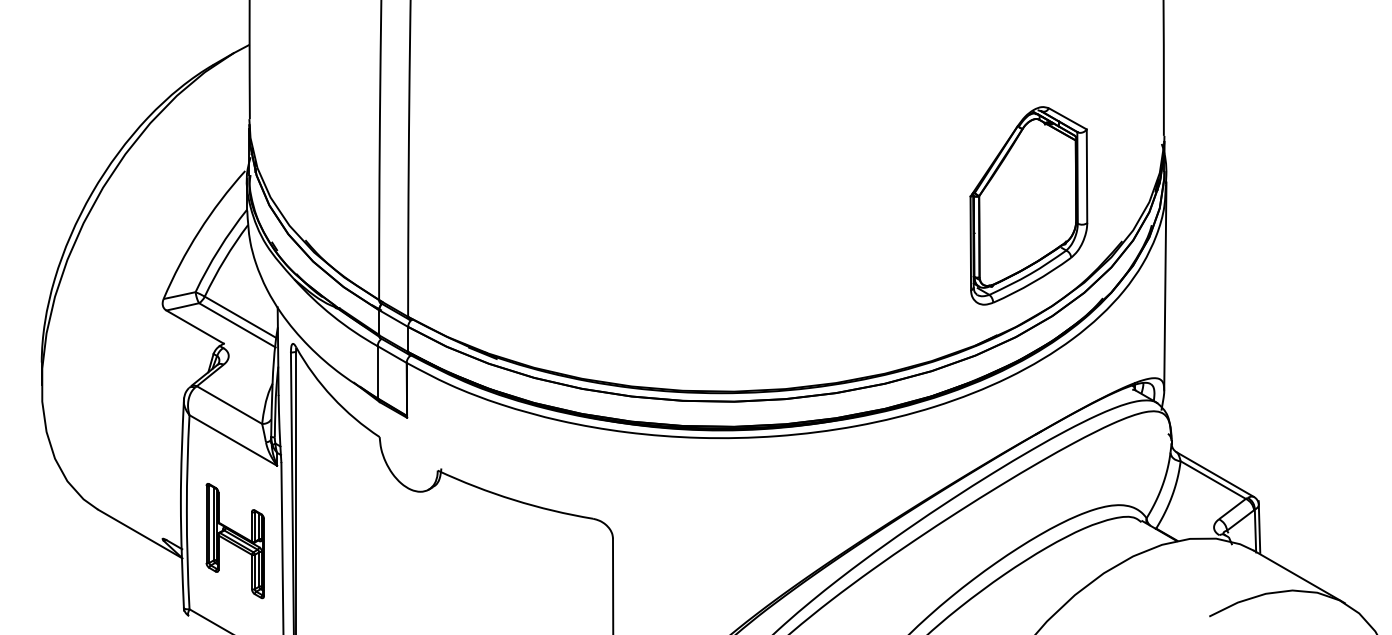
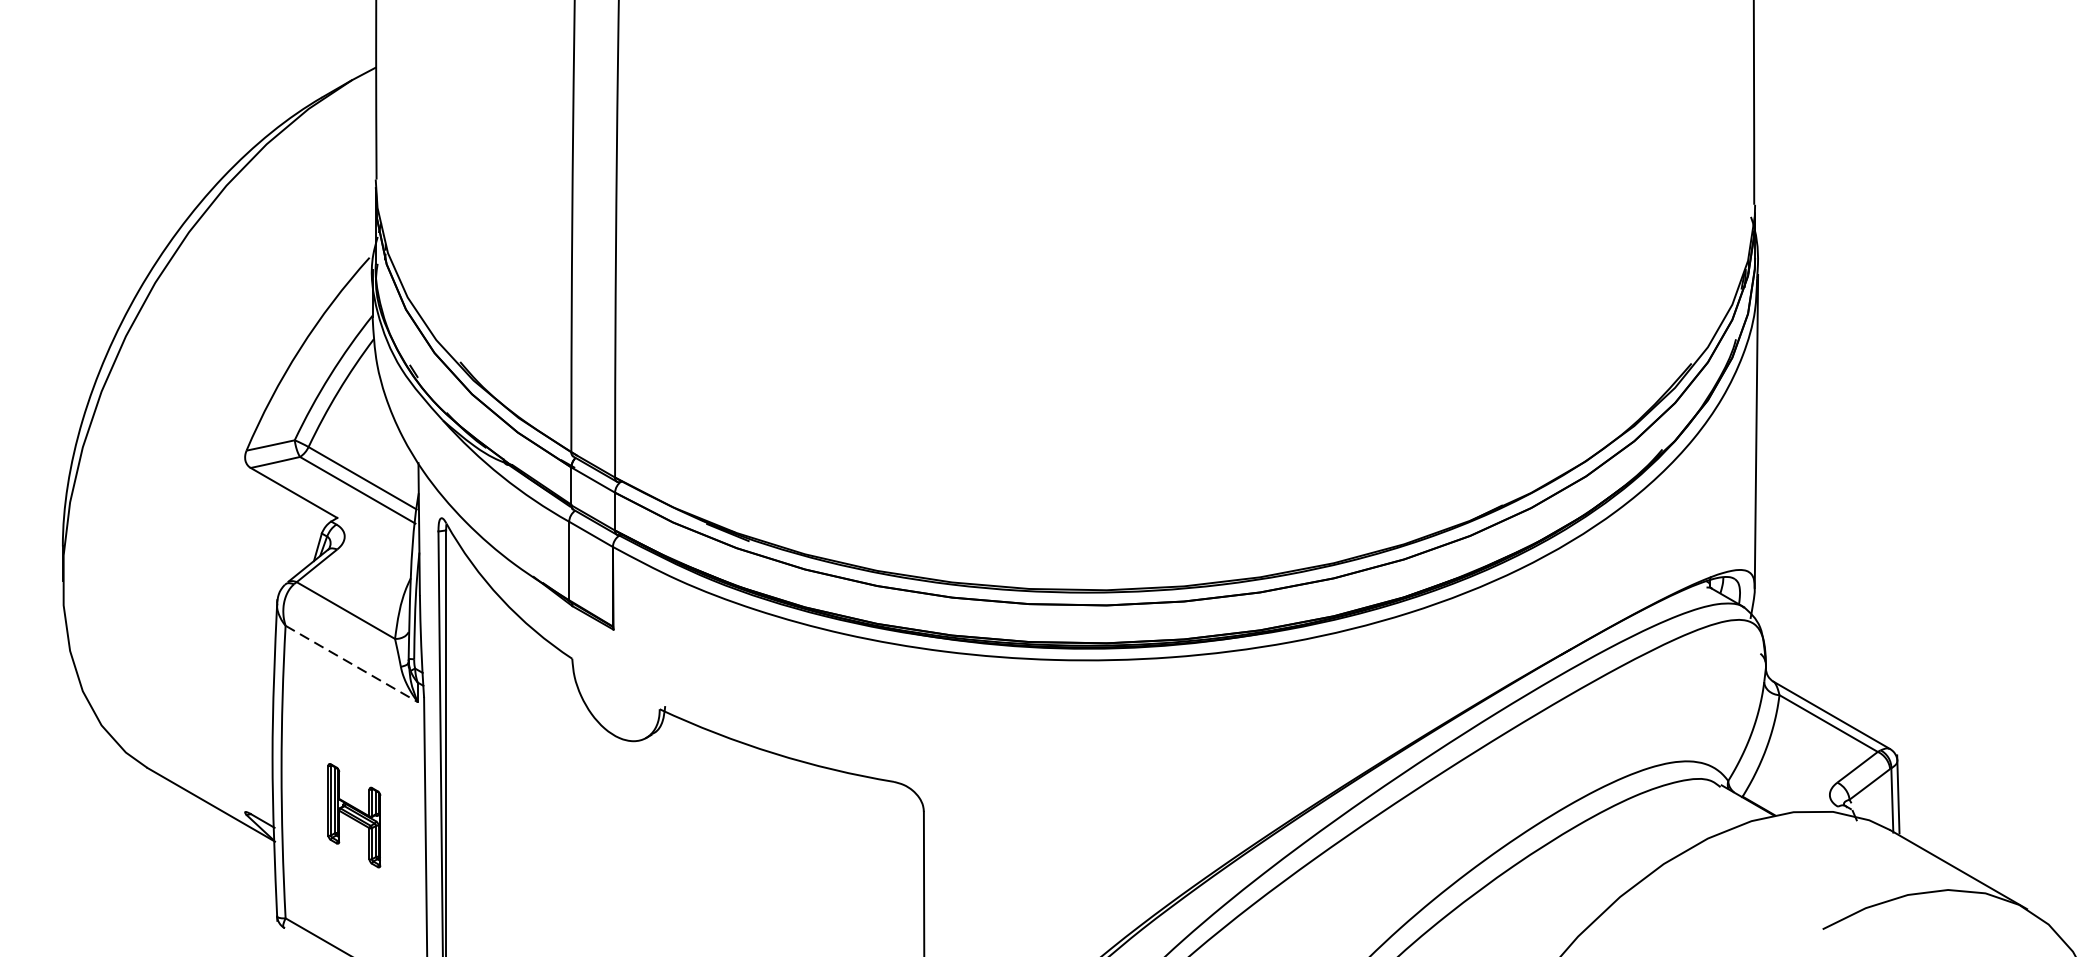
part: (1028, 205) -> (1550, 309), removed
line: (233, 440) -> (351, 663), solid -> dashed
part: (234, 541) -> (353, 816), size x0.6

